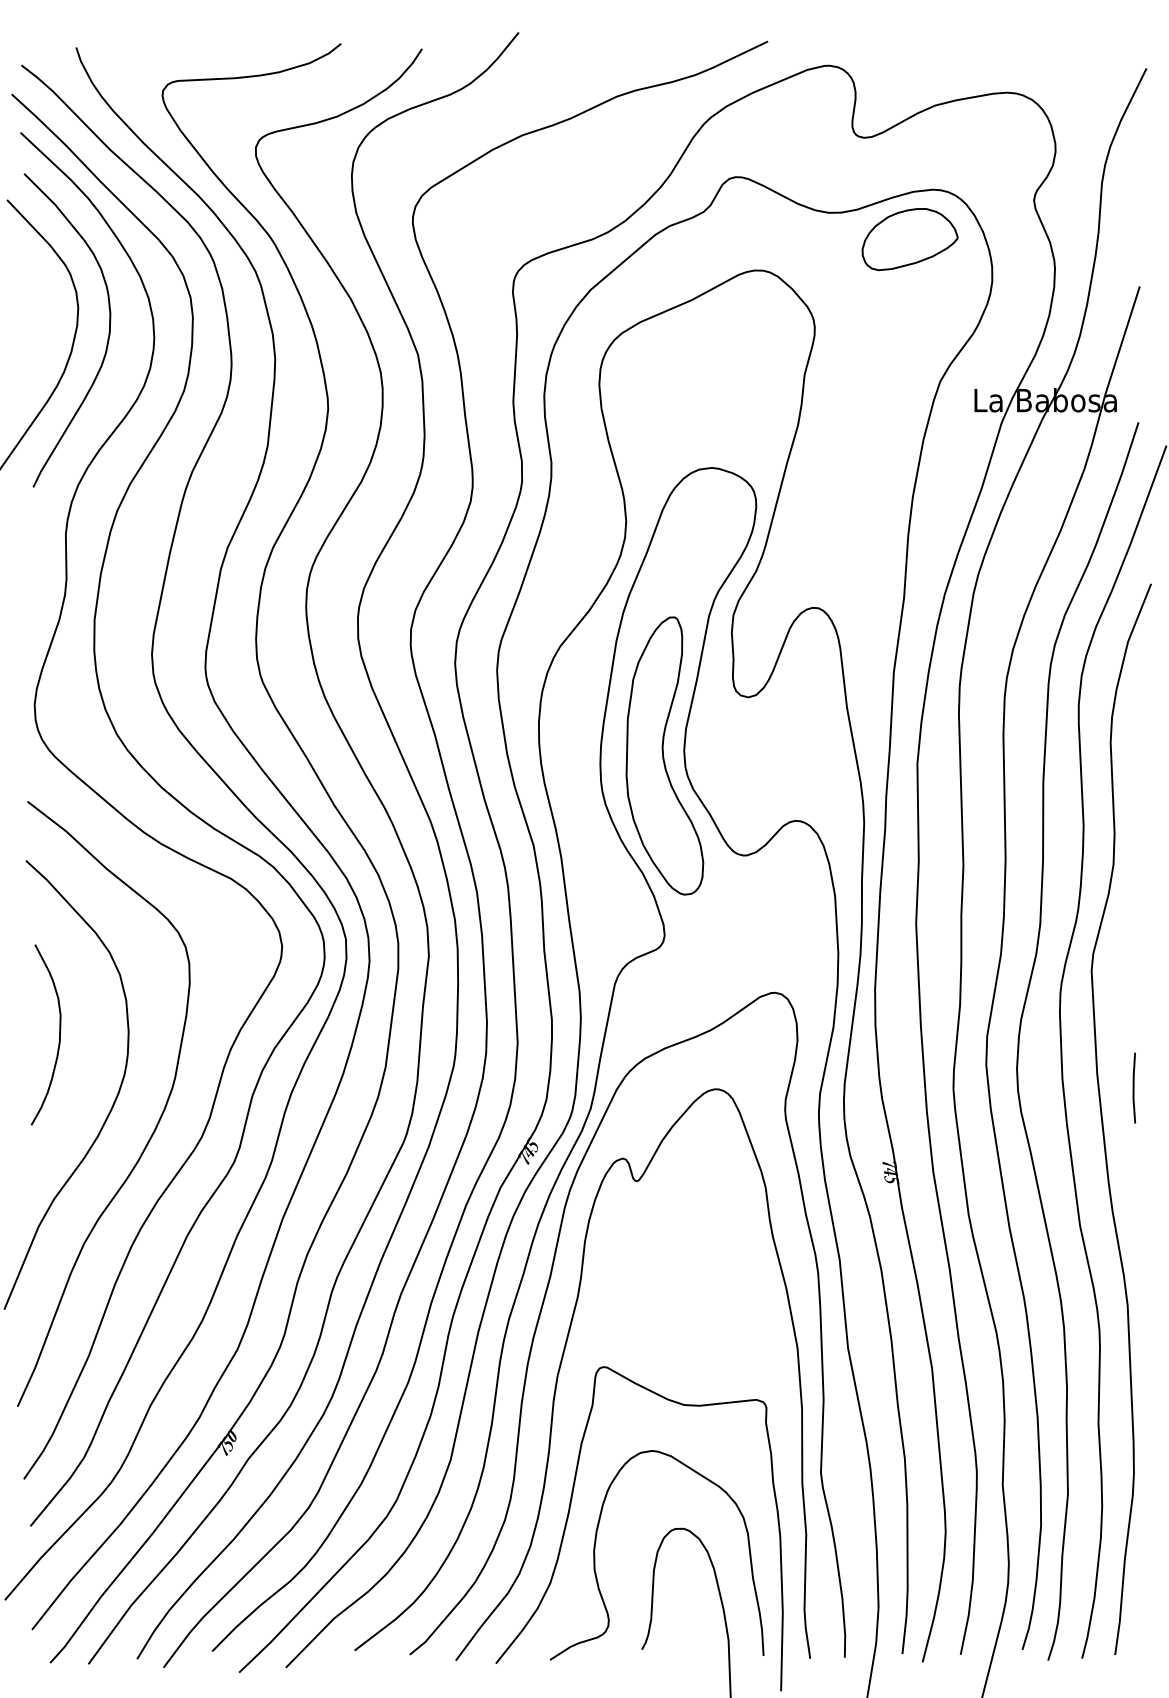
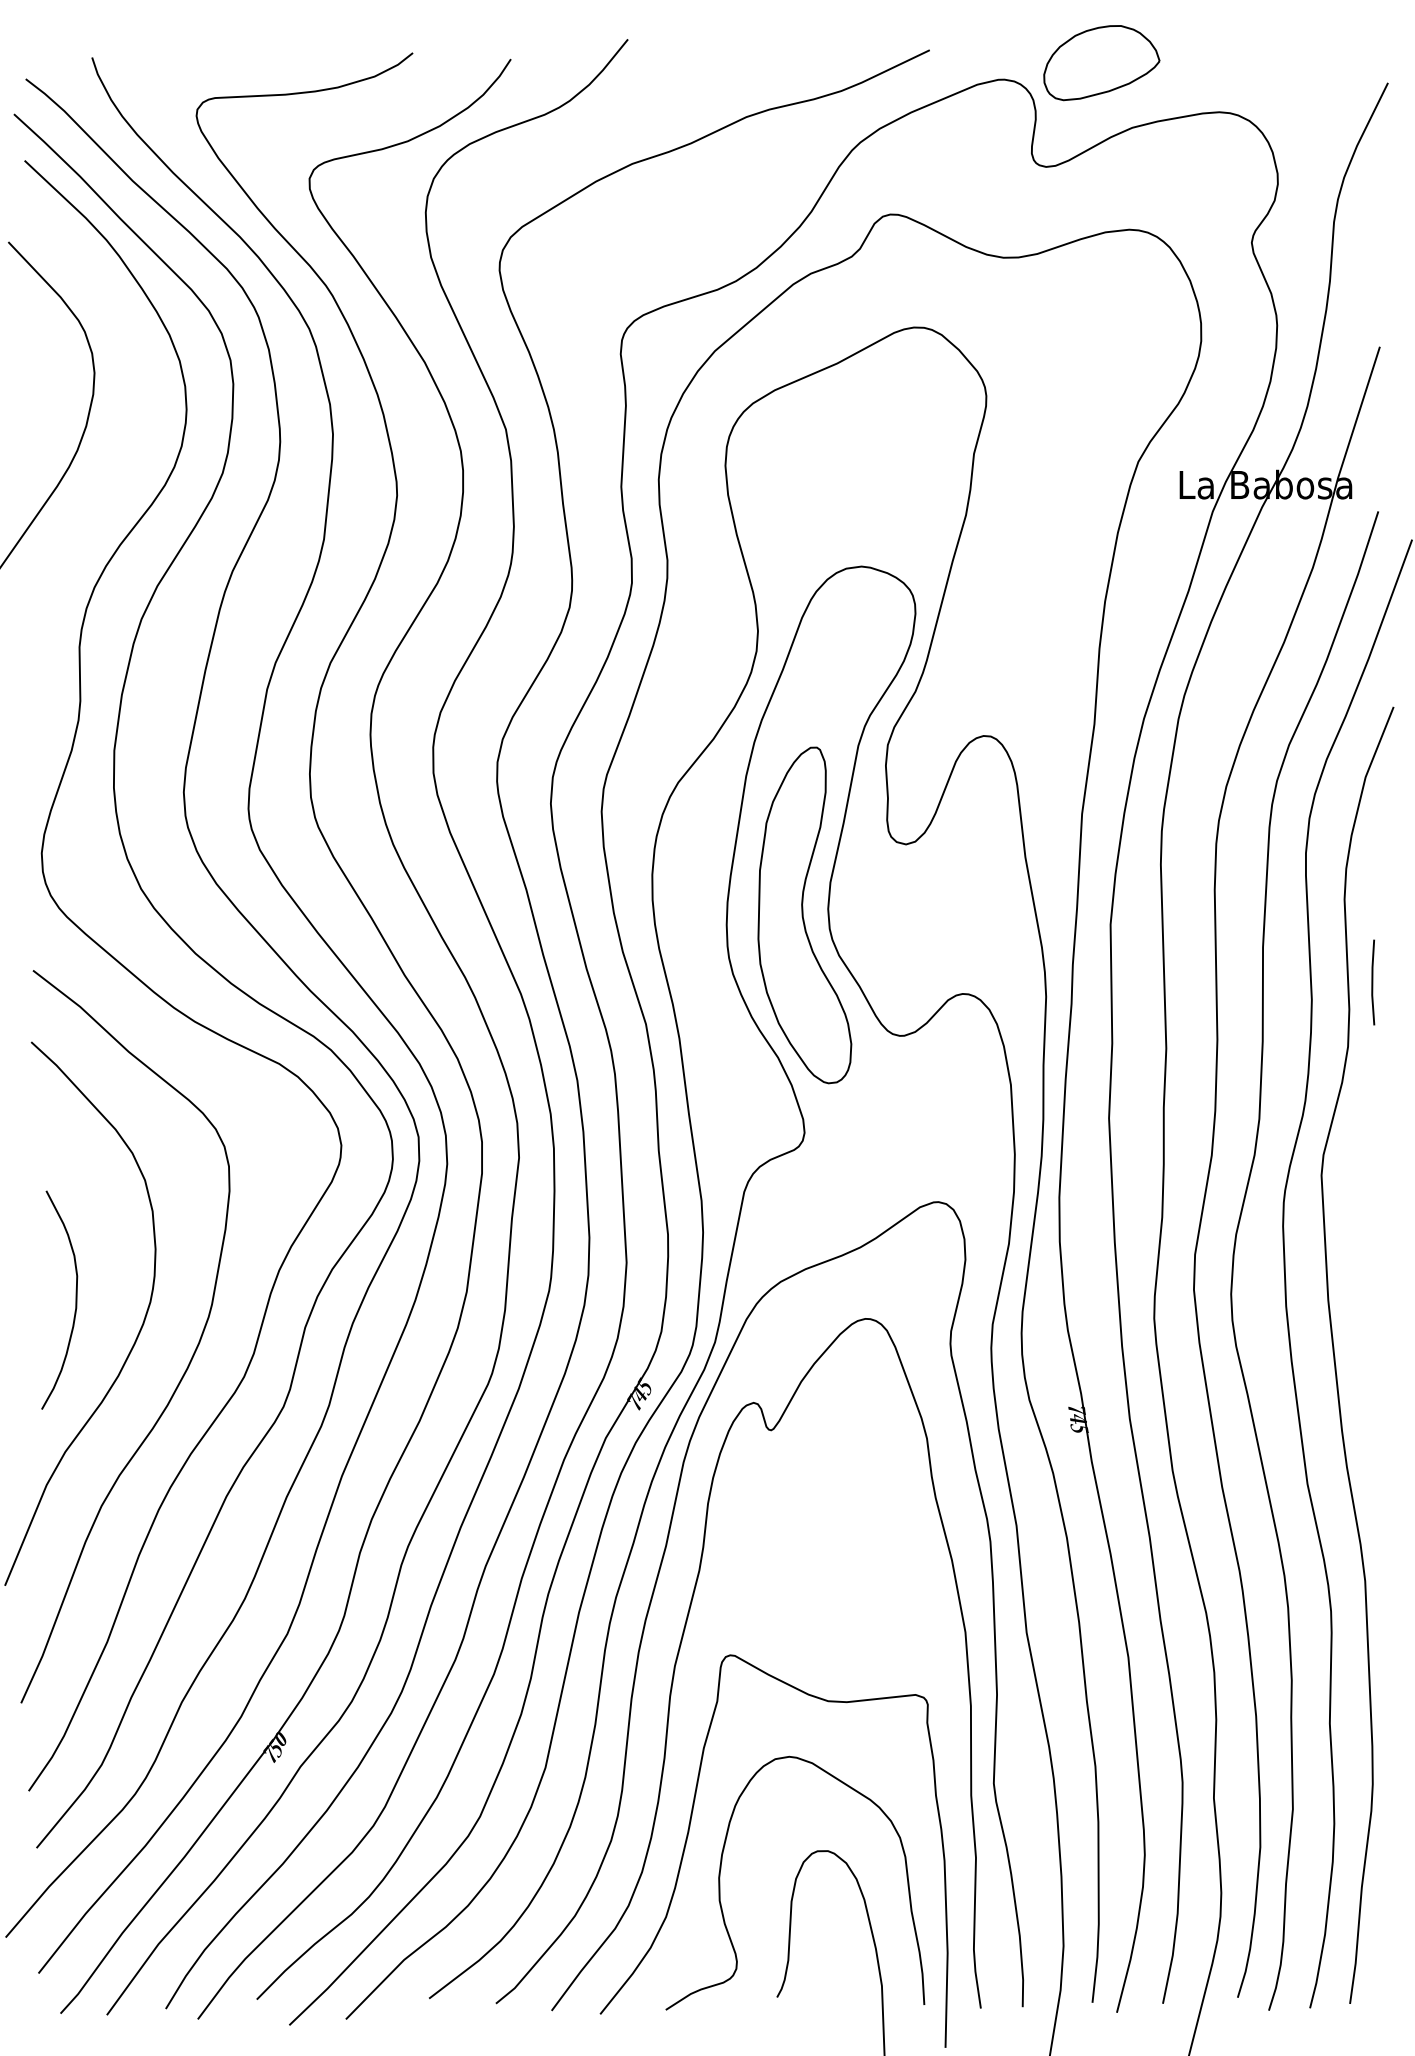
part: (909, 239) -> (1101, 63), moved
curve: (107, 337) -> (130, 408), removed
curve: (59, 1034) -> (75, 1299), moved
line: (1134, 1088) -> (1373, 982), moved

